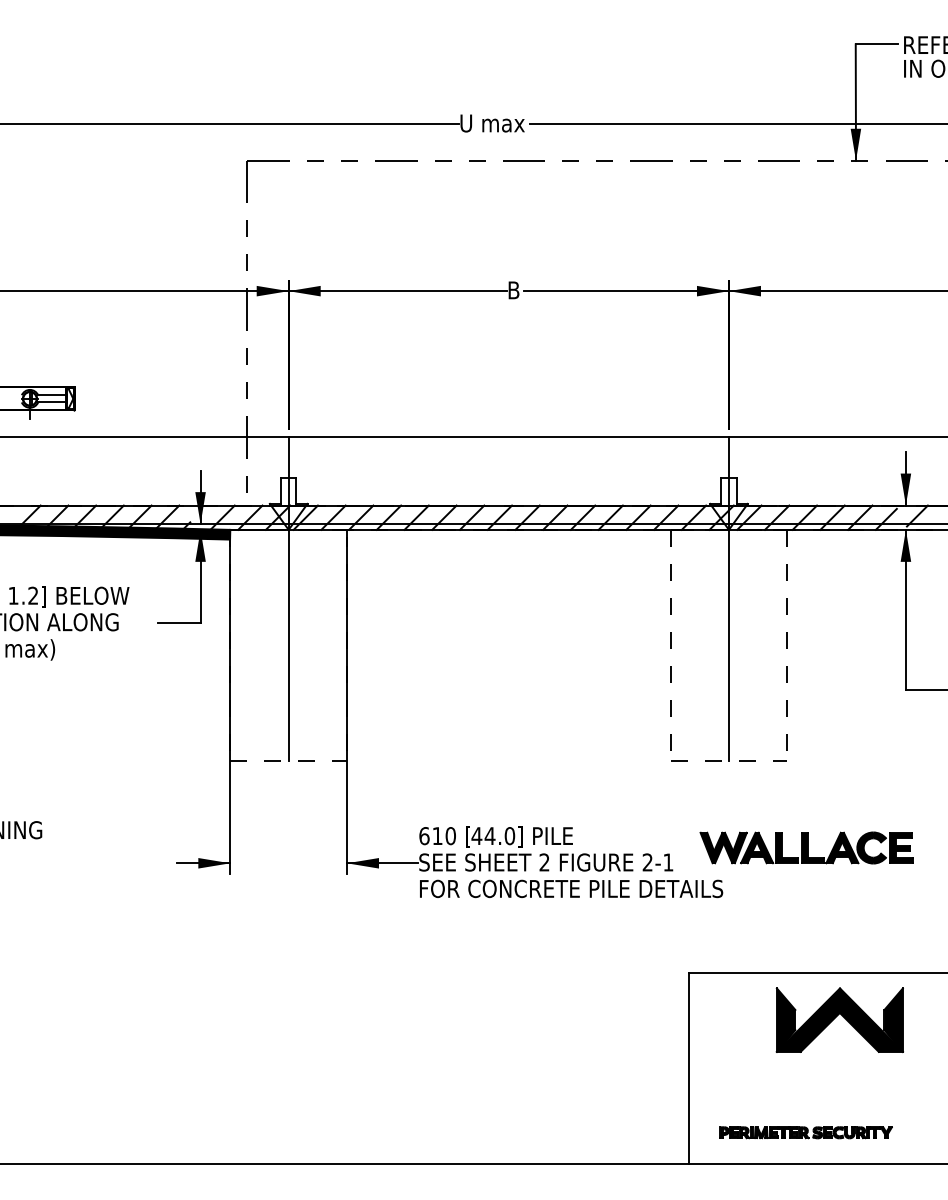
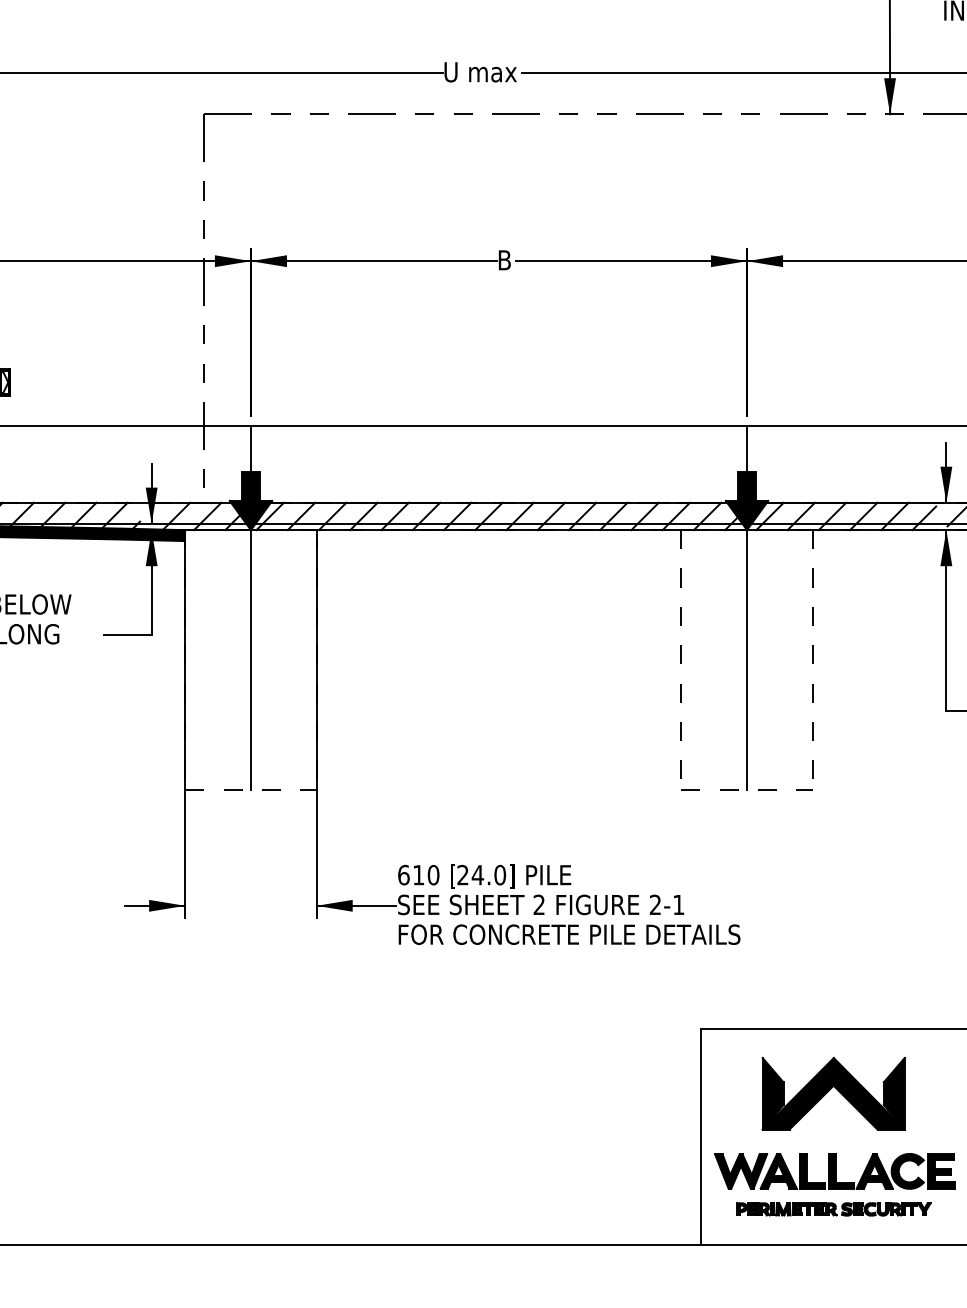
fill: (288, 503) -> (250, 500), added
fill: (728, 503) -> (746, 500), added
text: (476, 835) -> (462, 874), 44.0 -> 24.0
part: (806, 847) -> (834, 1170), moved
part: (839, 1019) -> (833, 1093), moved

